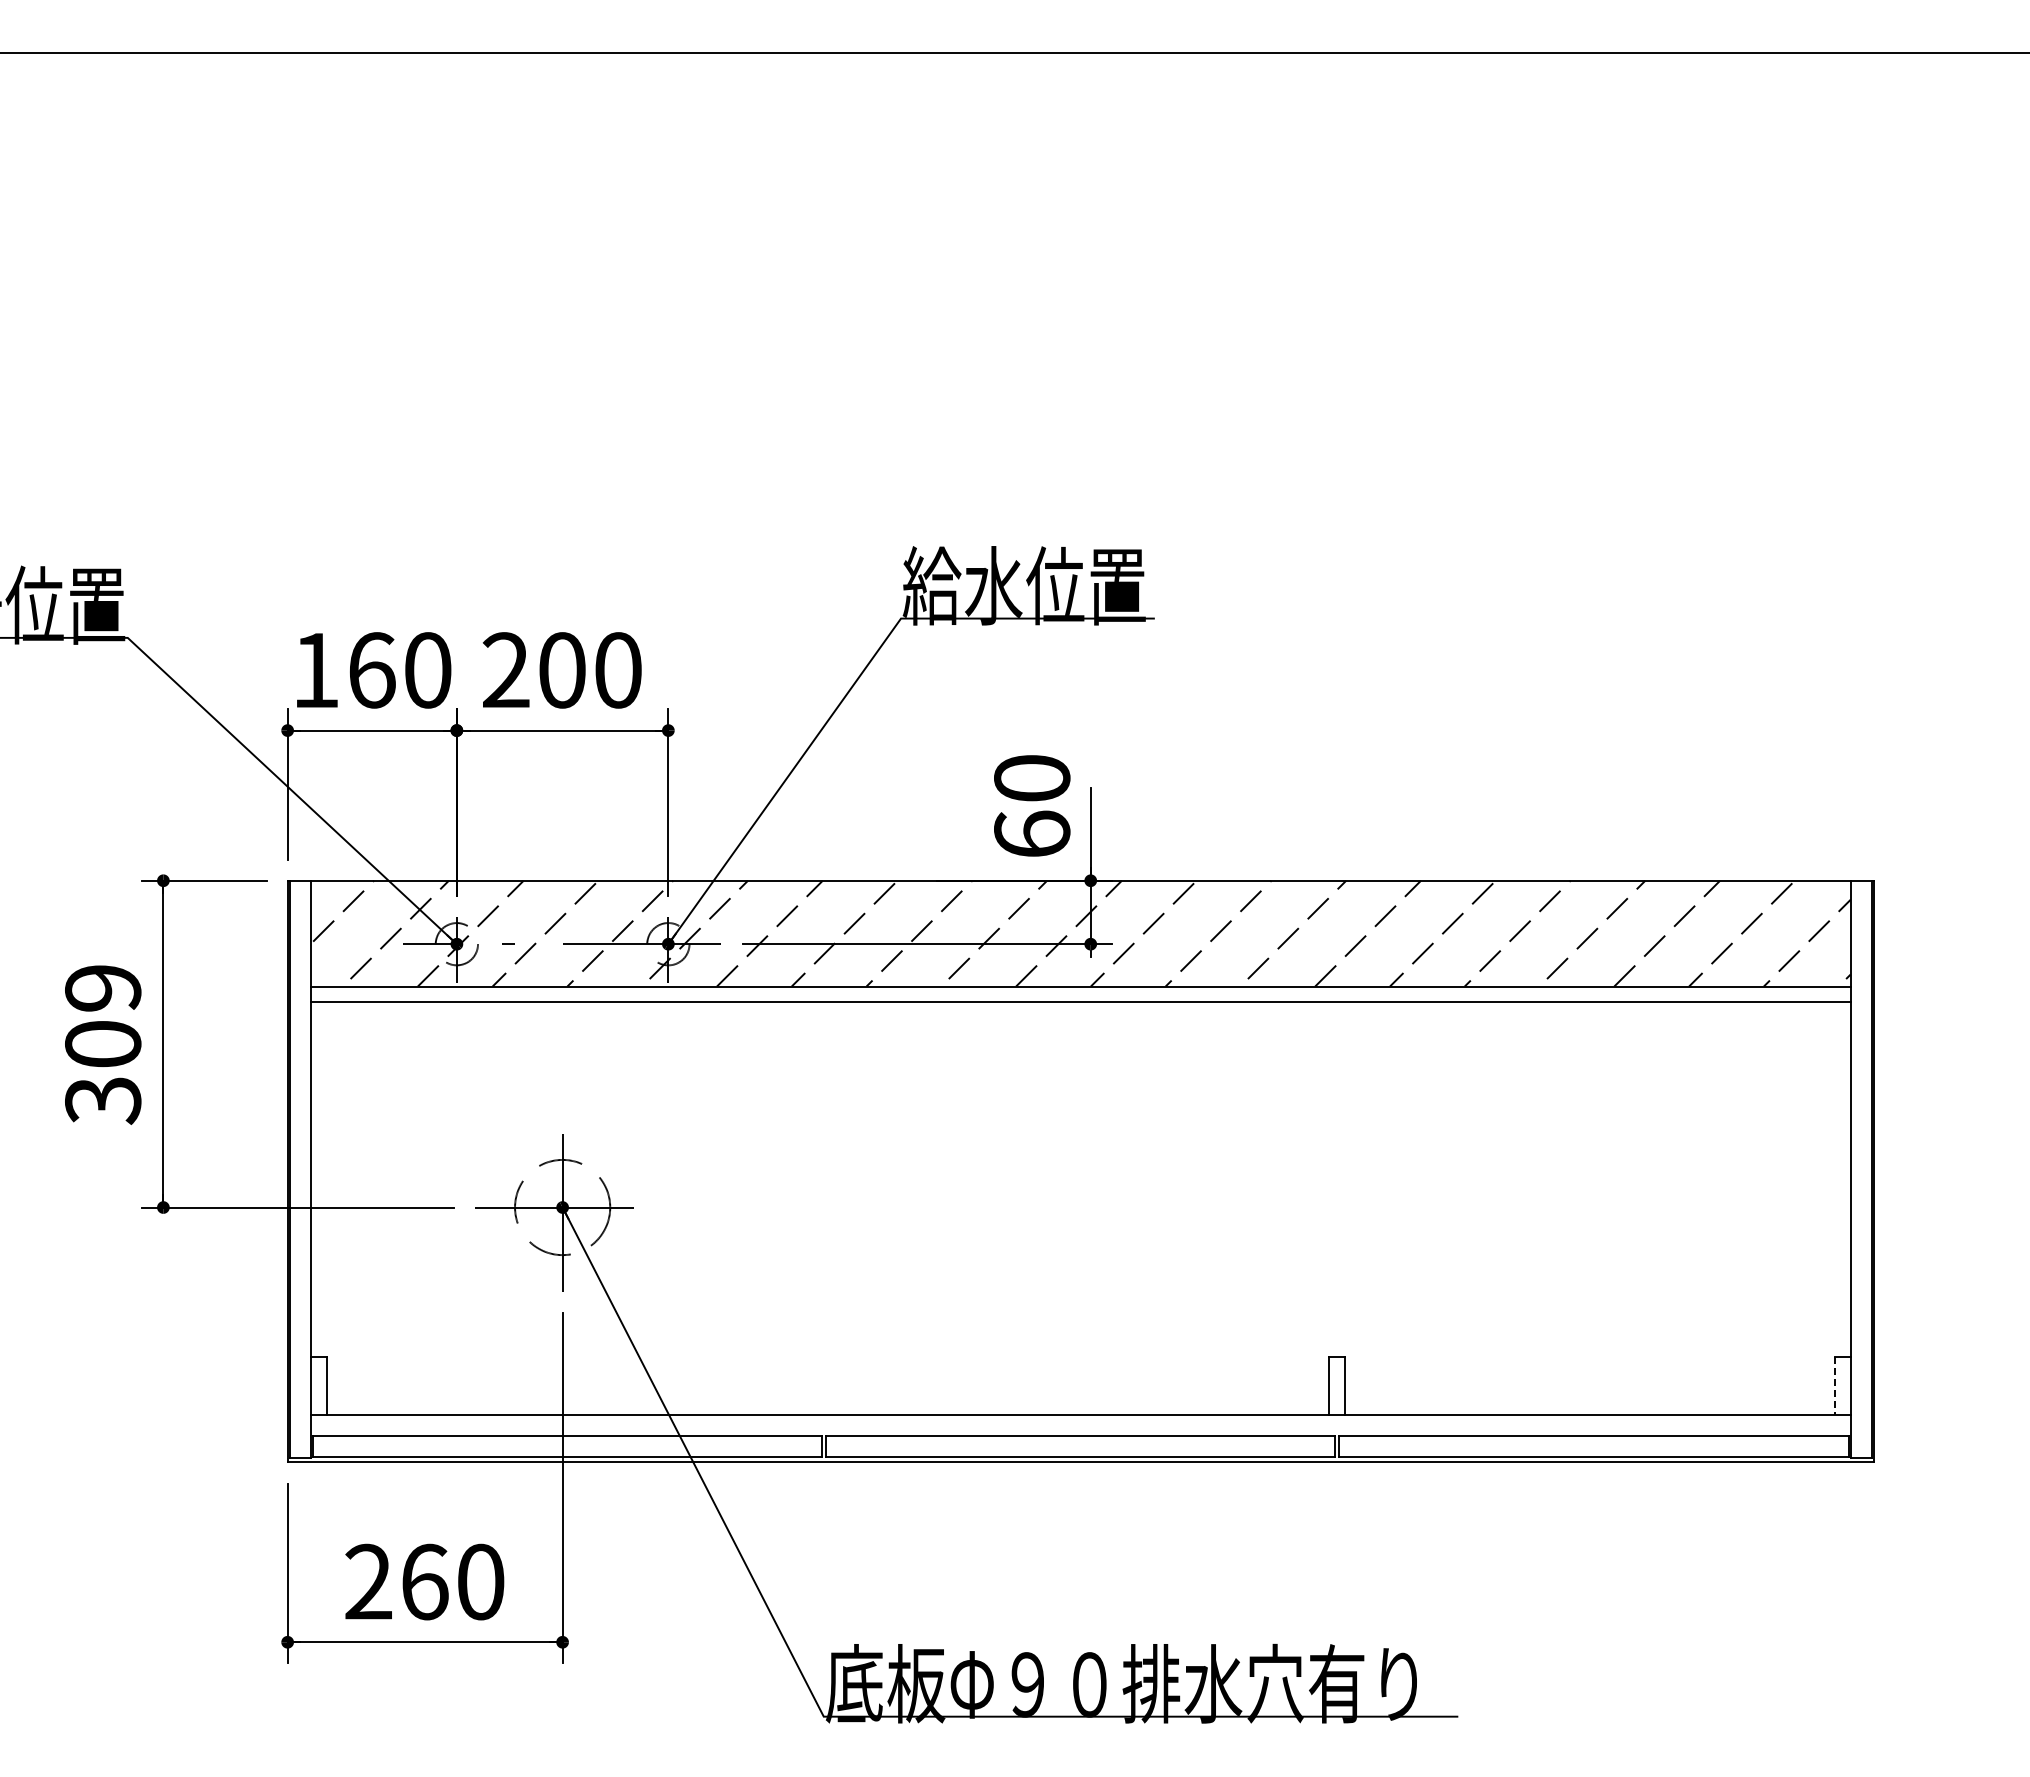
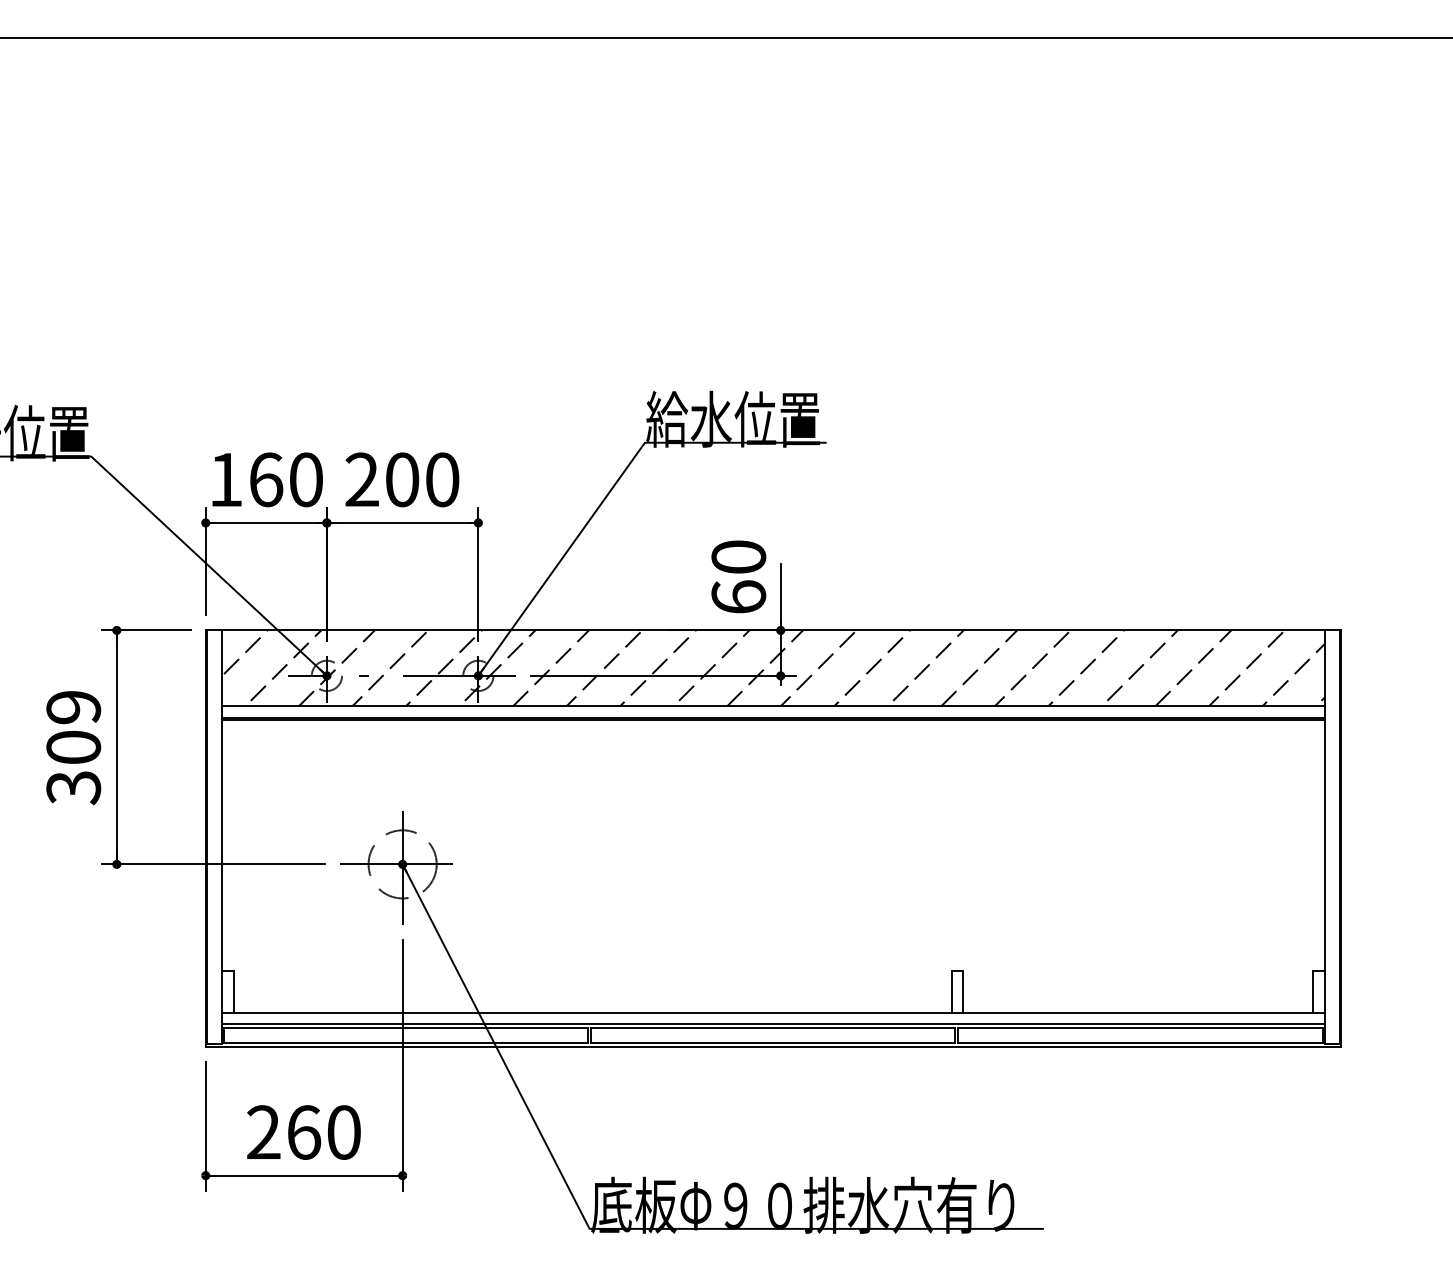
line: (1080, 1005) -> (773, 719), added
line: (1834, 1386) -> (1313, 992), dashed -> solid
line: (1080, 1430) -> (773, 1024), added

